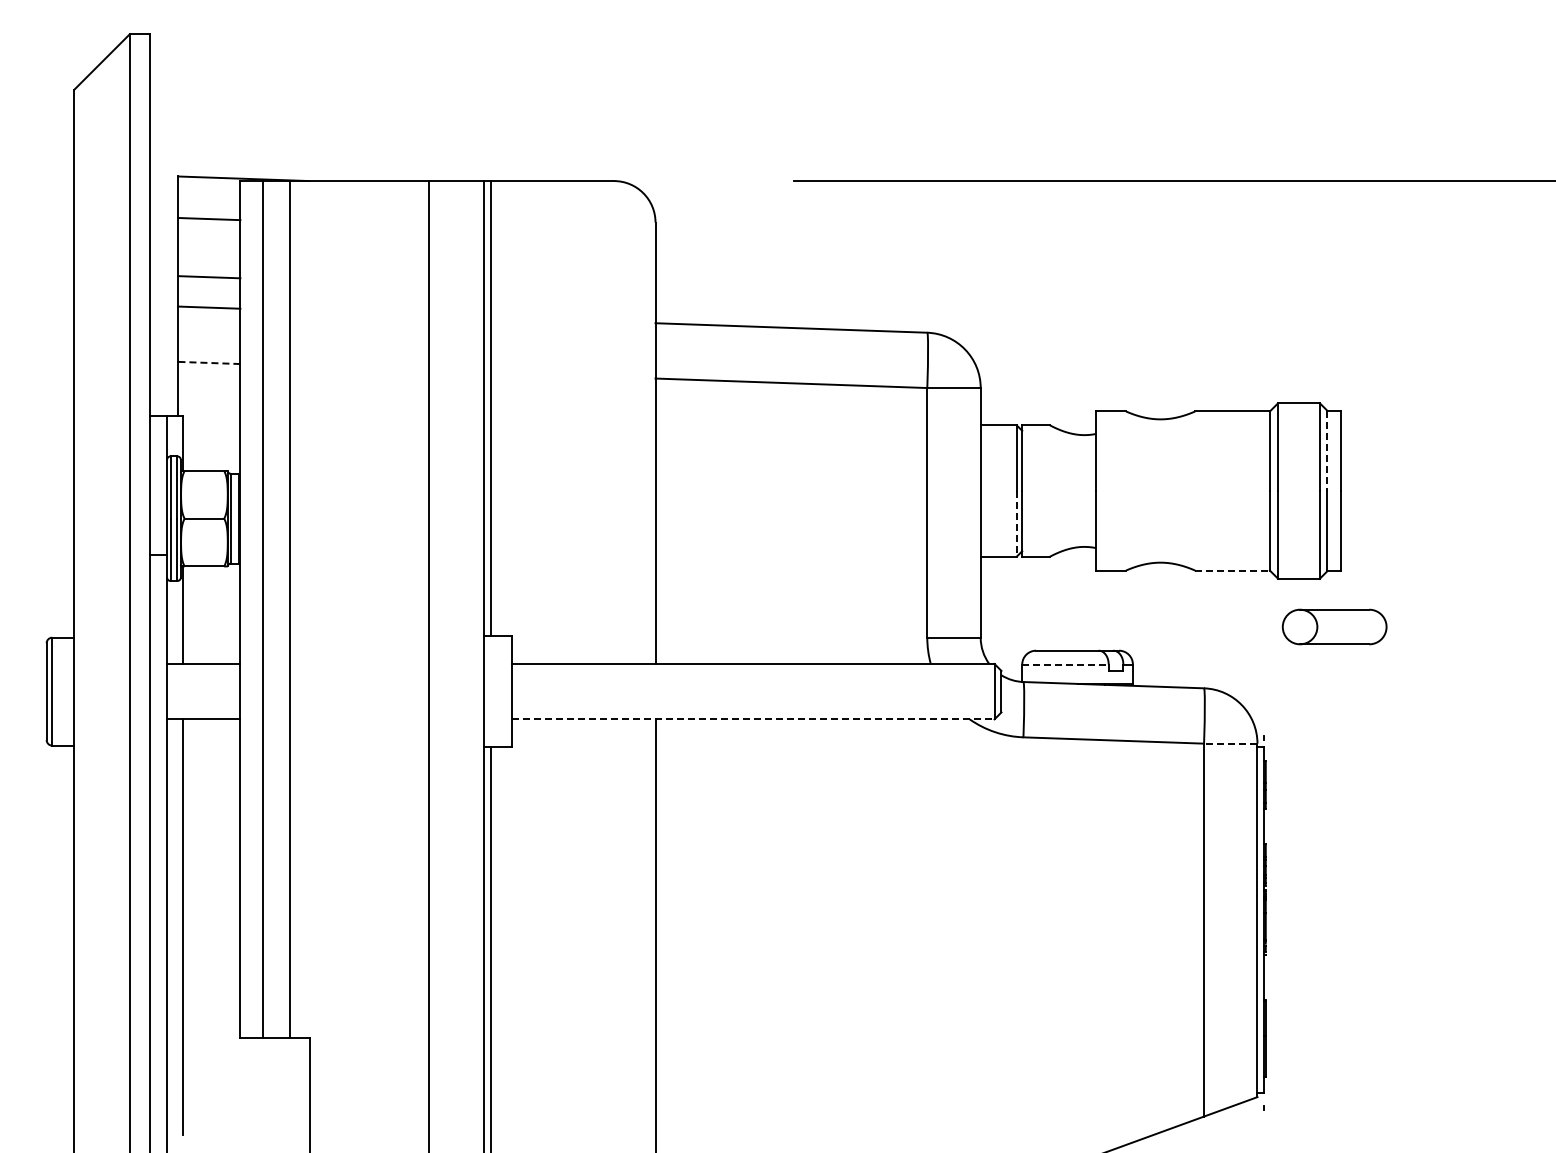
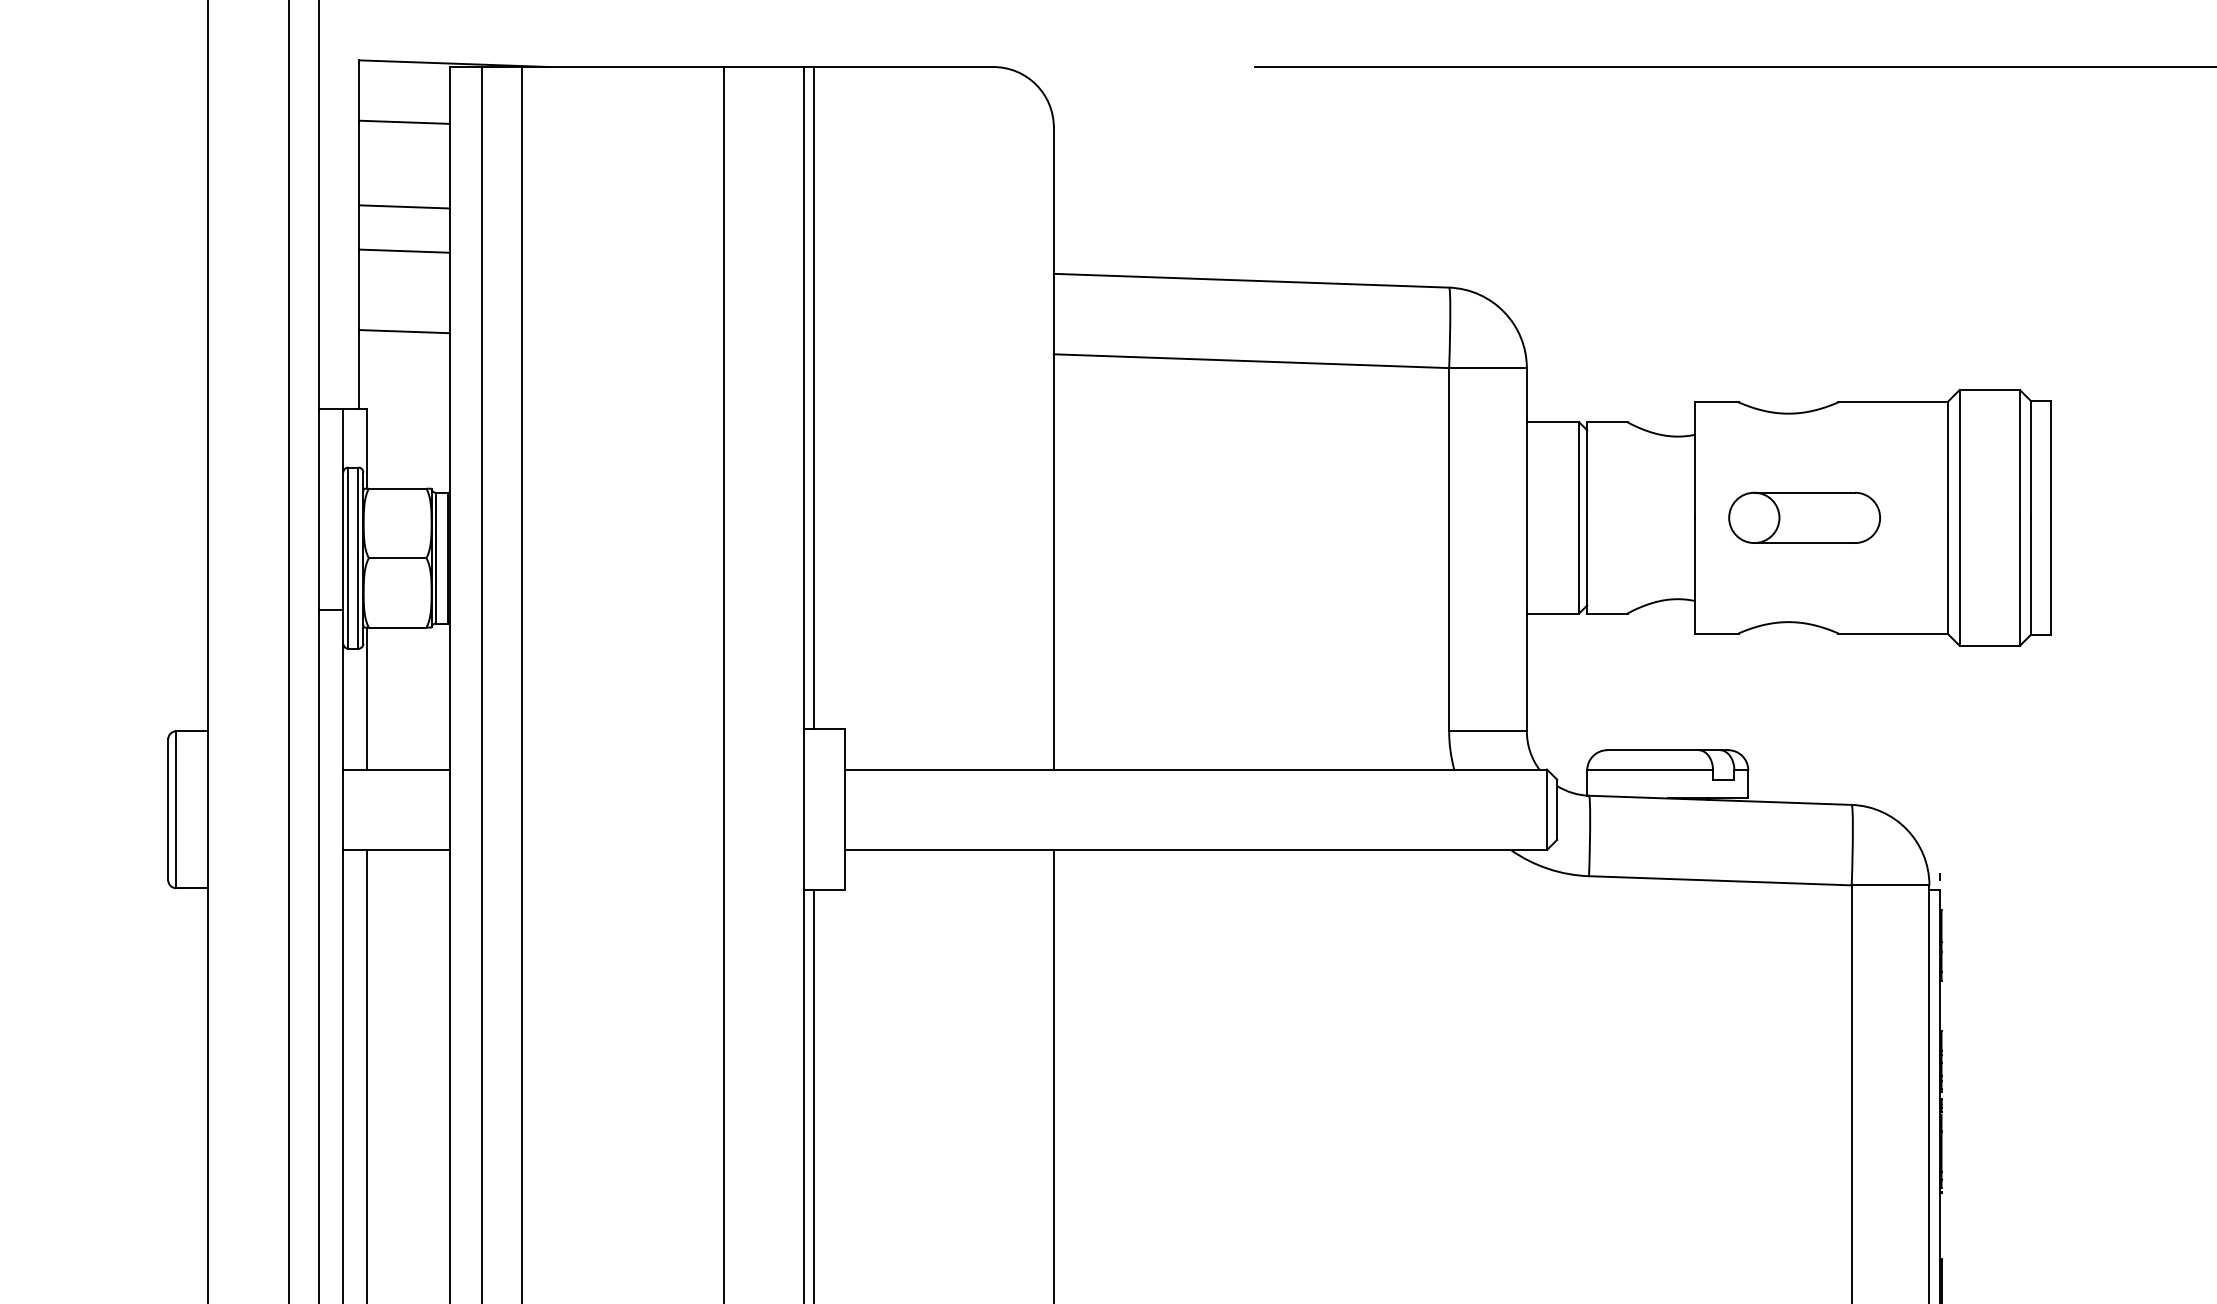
line: (208, 362) -> (403, 330), dashed -> solid
line: (1327, 451) -> (2031, 460), dashed -> solid
line: (1016, 523) -> (1578, 565), dashed -> solid
line: (1232, 570) -> (1893, 633), dashed -> solid
part: (1334, 626) -> (1804, 517), moved
line: (1065, 664) -> (1650, 770), dashed -> solid
line: (753, 719) -> (1196, 850), dashed -> solid
line: (1230, 743) -> (1890, 885), dashed -> solid

